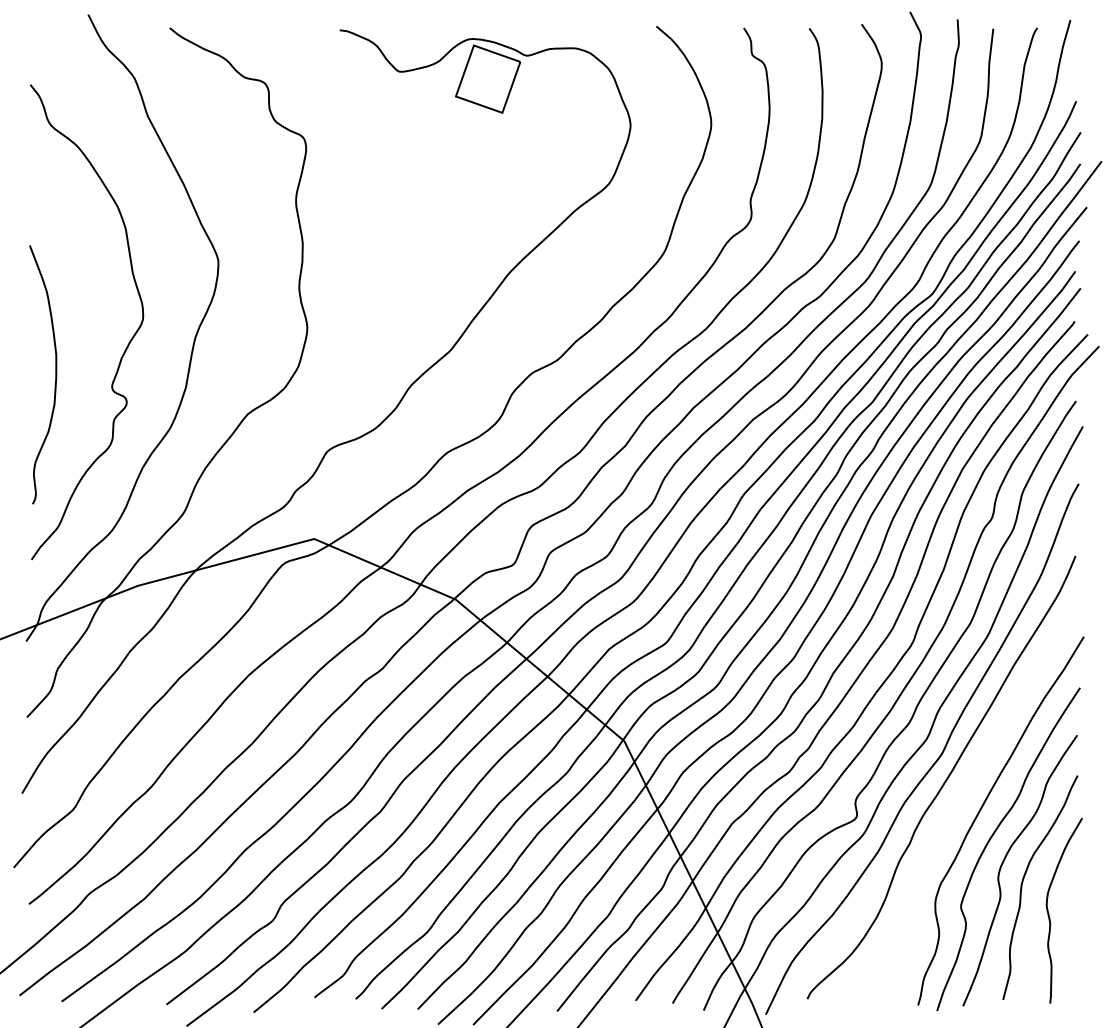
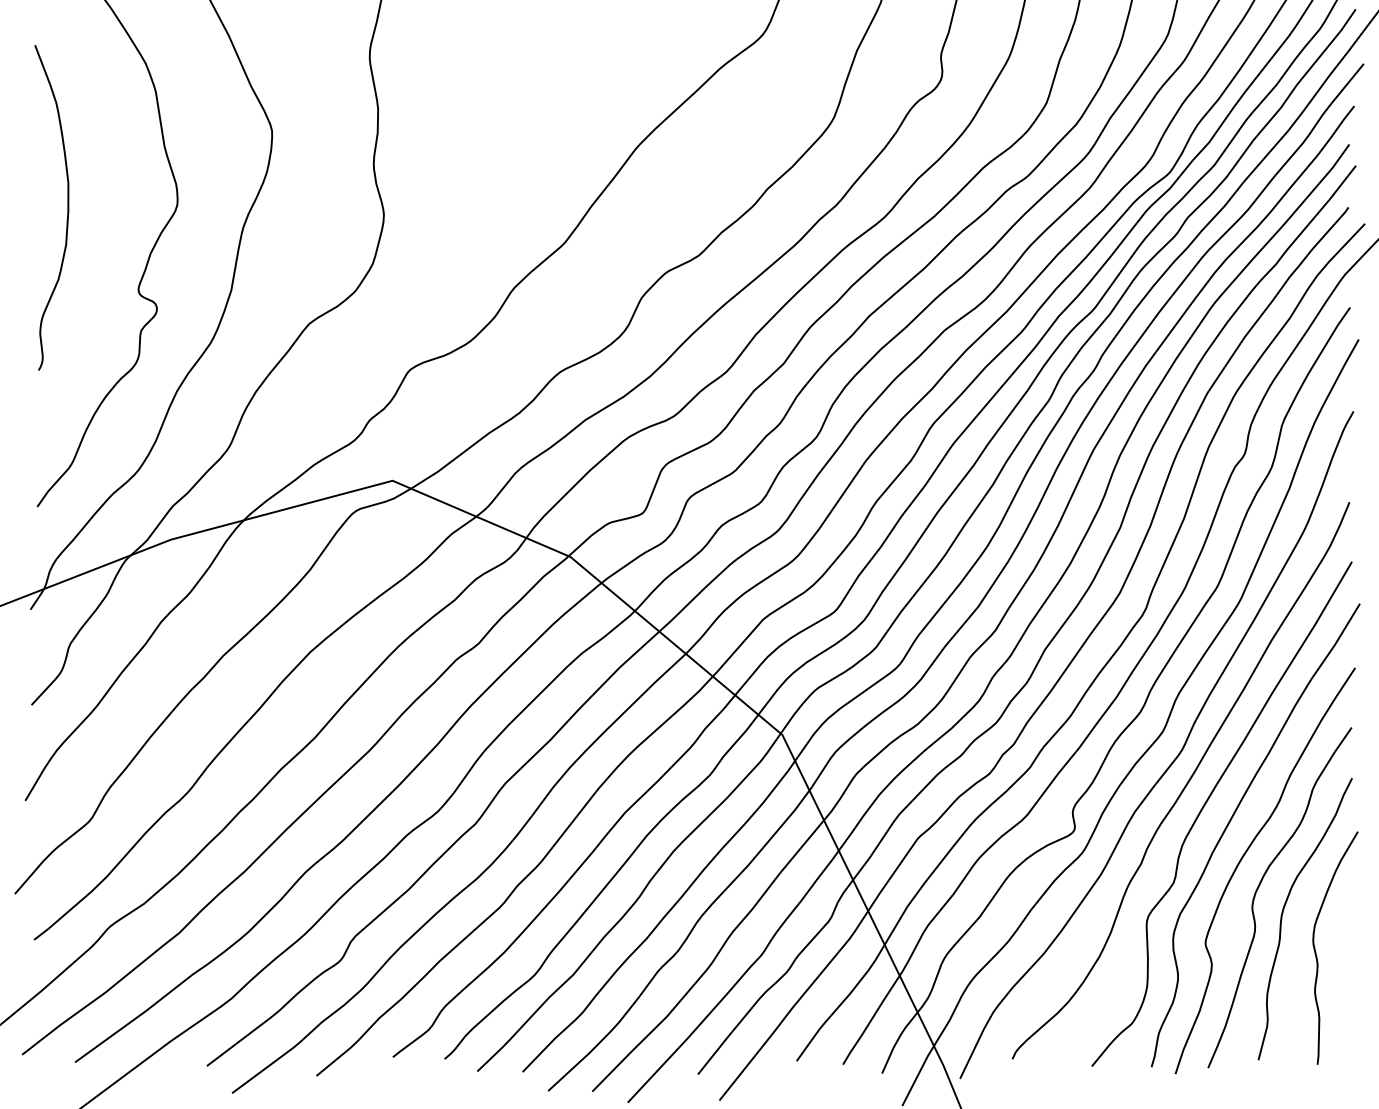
curve: (55, 374) -> (67, 207), moved
curve: (962, 795) -> (1207, 803), added

